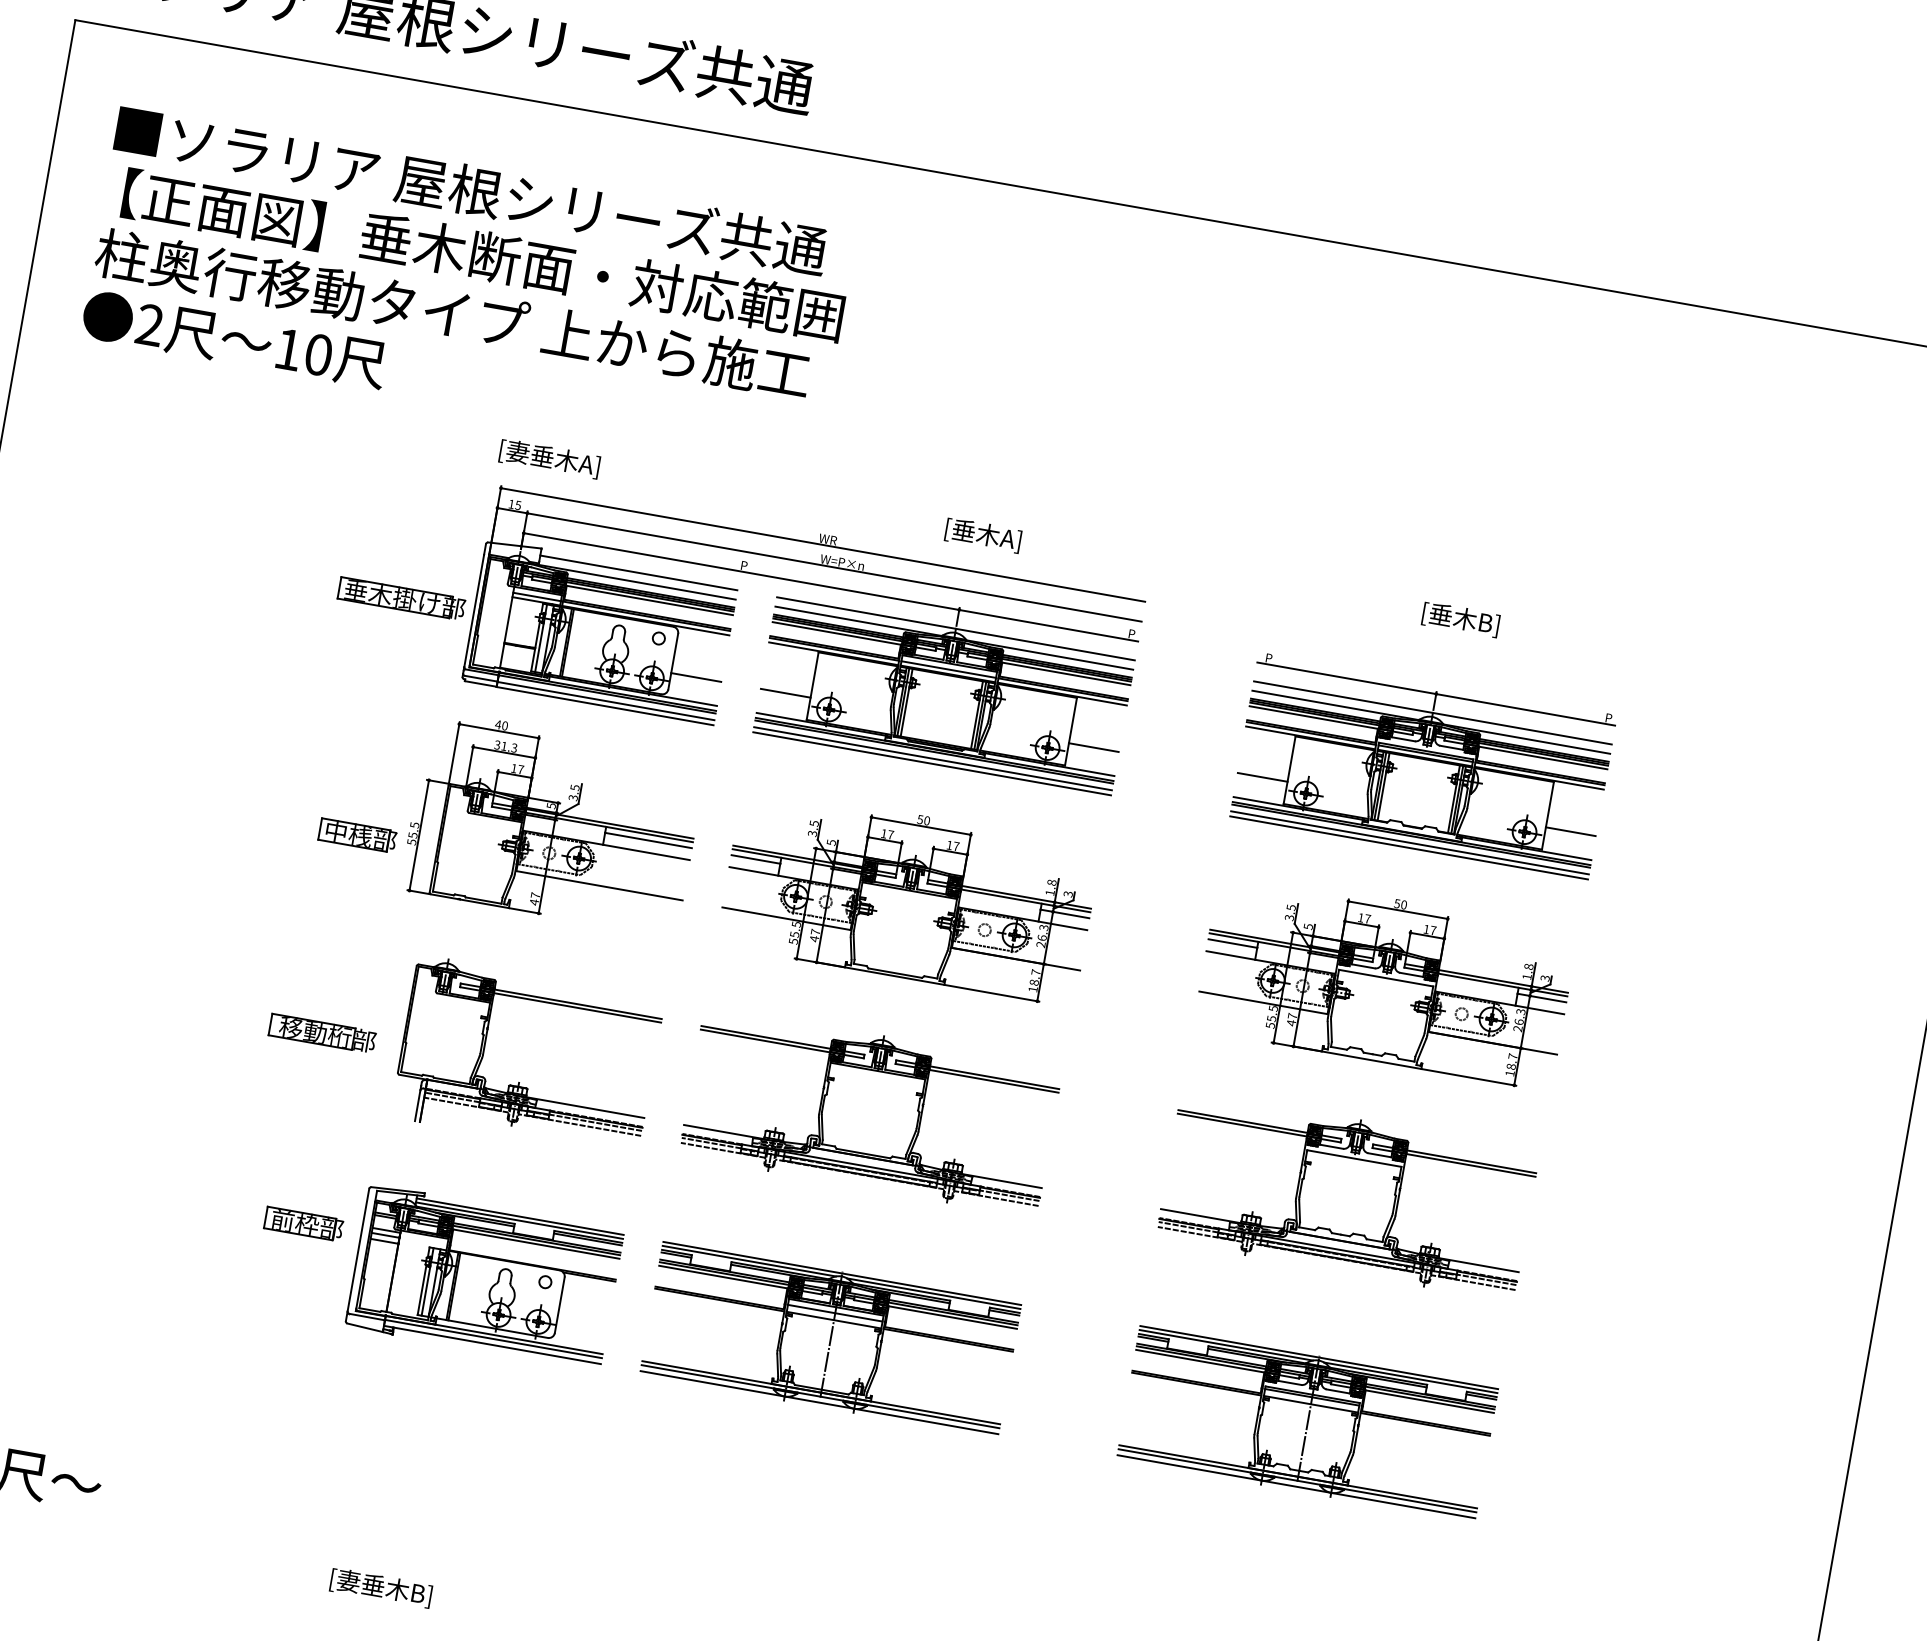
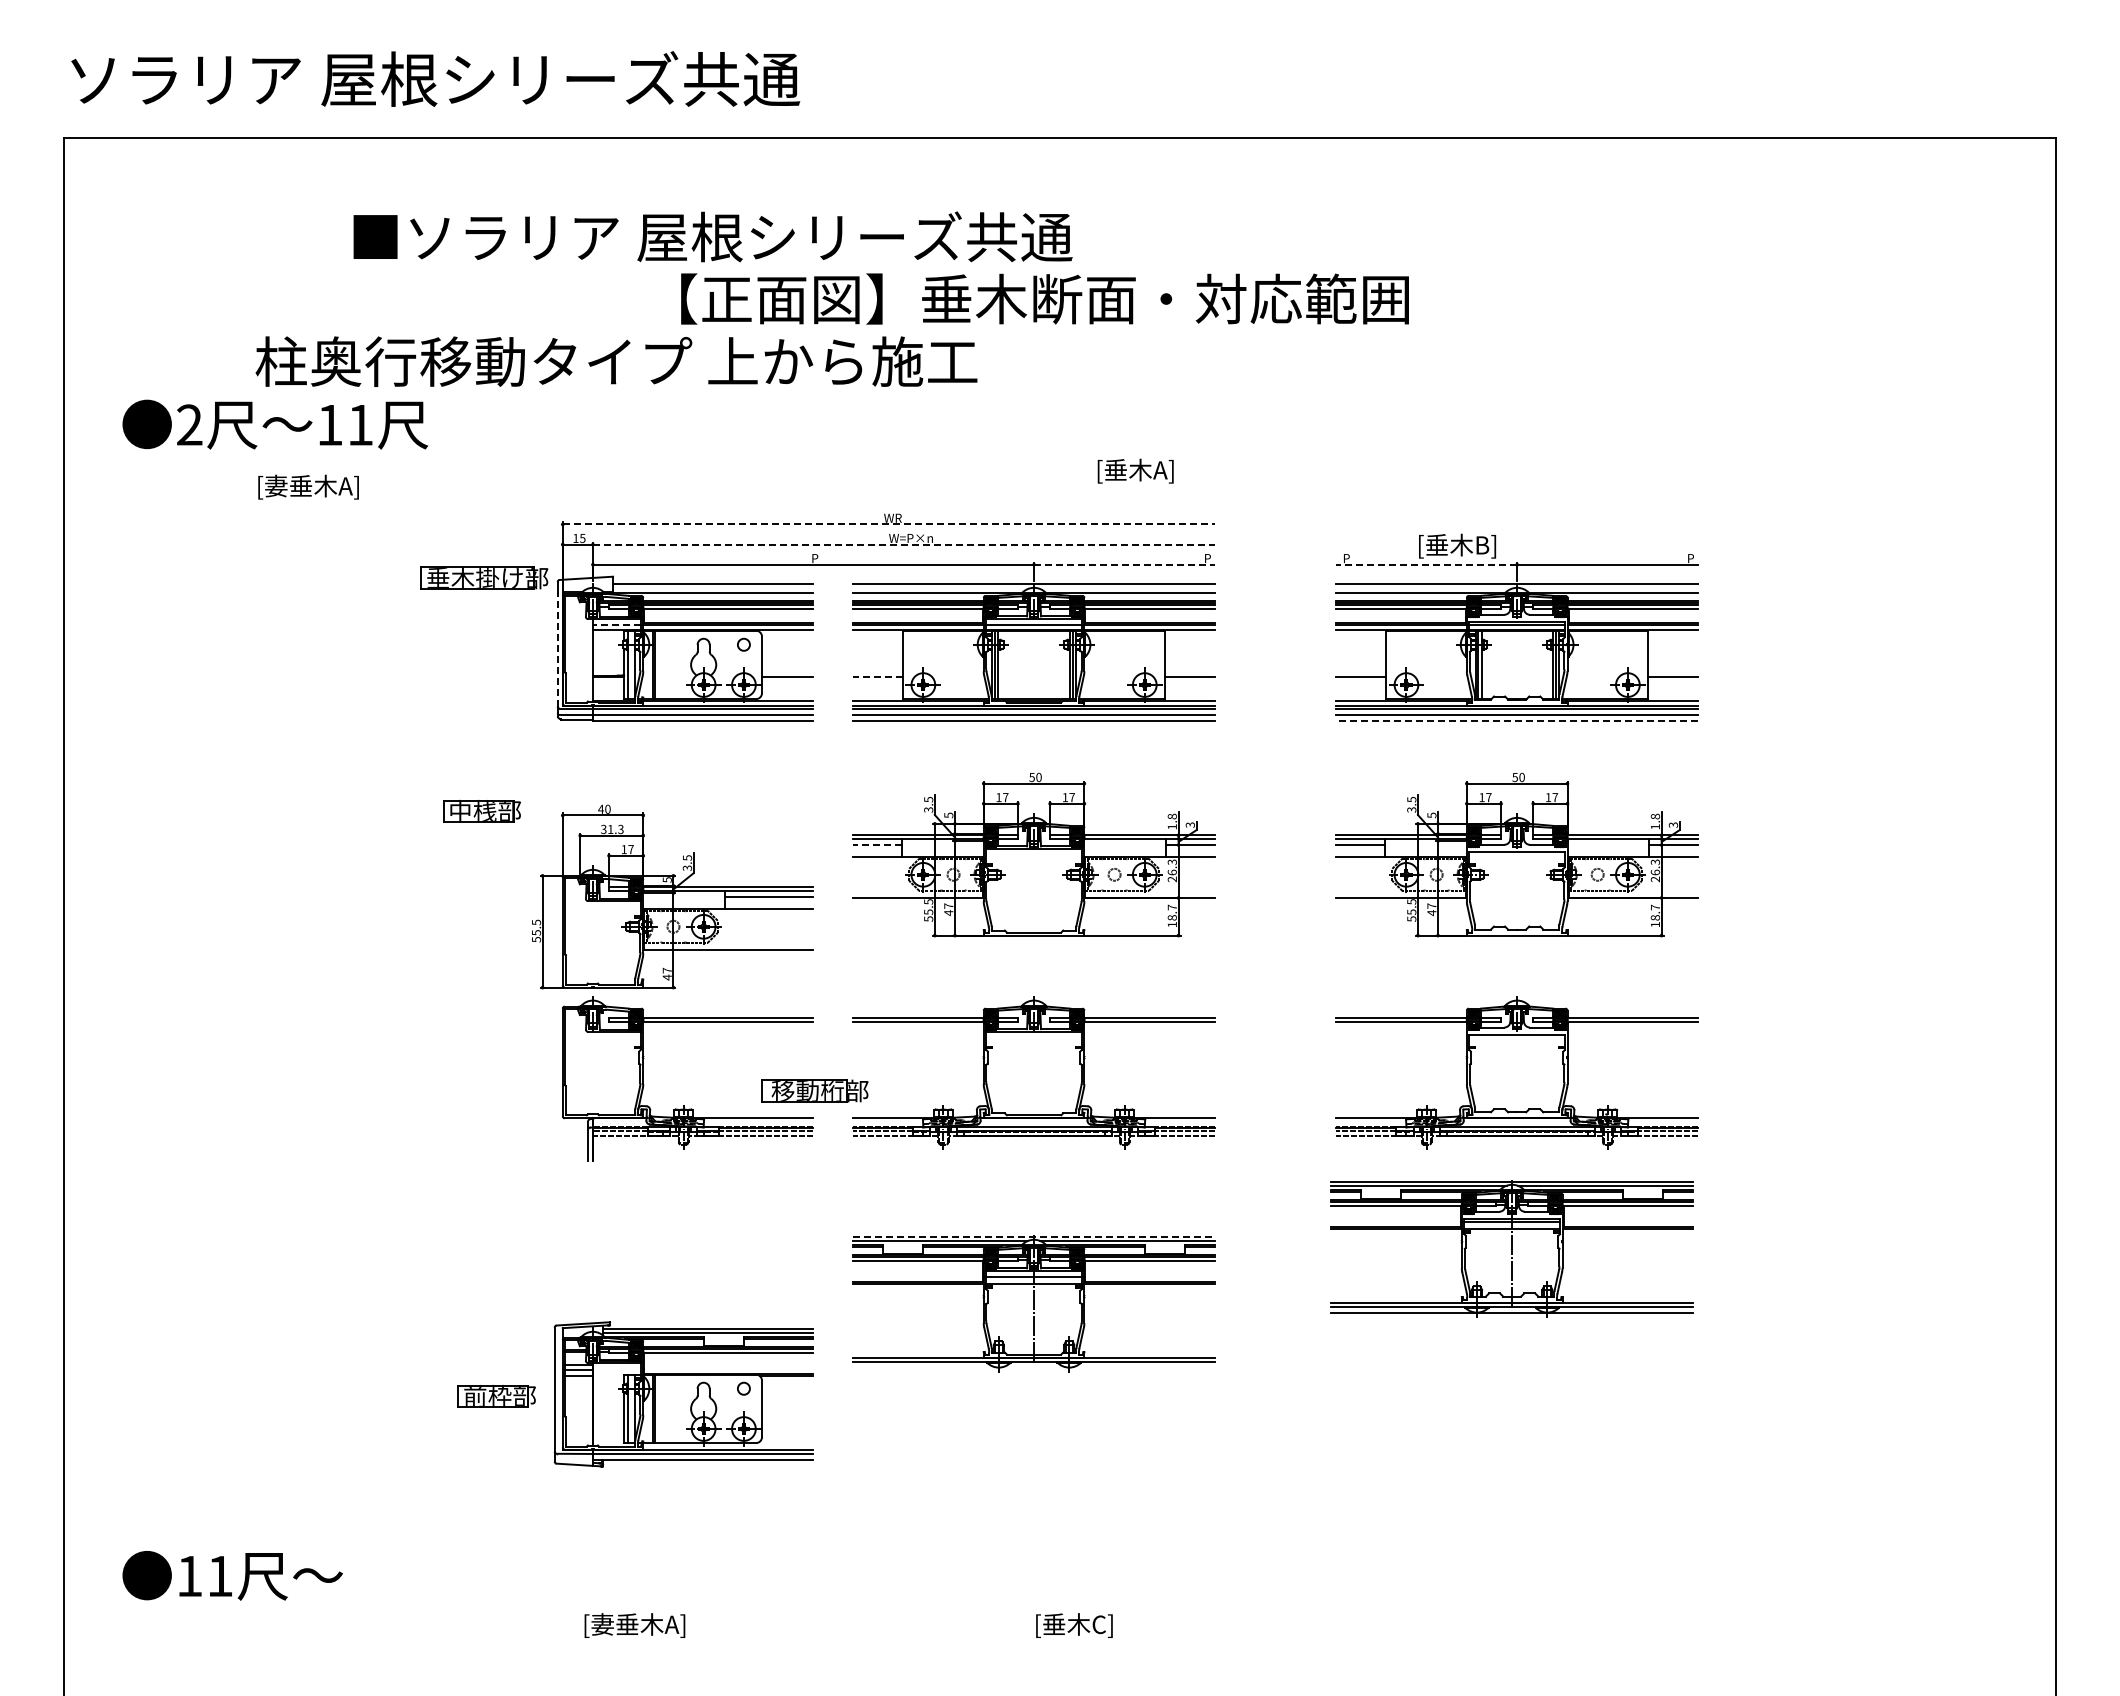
text: (470, 189) -> (712, 236), moved
text: (482, 254) -> (1044, 298), moved
text: (453, 313) -> (616, 361), moved
text: (318, 354) -> (360, 424), 10 -> 11
text: (549, 458) -> (308, 486), moved
text: (983, 534) -> (1135, 470), moved
line: (823, 545) -> (889, 524), solid -> dashed
line: (834, 567) -> (904, 544), solid -> dashed
line: (536, 597) -> (616, 625), solid -> dashed
part: (401, 598) -> (484, 577), moved
line: (474, 610) -> (557, 649), solid -> dashed
text: (1461, 618) -> (1457, 545), moved
line: (1048, 625) -> (1124, 564), solid -> dashed
line: (1346, 678) -> (1426, 564), solid -> dashed
line: (785, 693) -> (877, 676), solid -> dashed
part: (553, 823) -> (672, 896), moved
part: (357, 835) -> (481, 811), moved
line: (1408, 847) -> (1516, 720), solid -> dashed
line: (755, 859) -> (877, 845), solid -> dashed
part: (322, 1032) -> (814, 1090), moved
part: (303, 1224) -> (496, 1396), moved
line: (842, 1273) -> (1034, 1236), solid -> dashed
part: (484, 1277) -> (683, 1394), moved
line: (818, 1402) -> (1033, 1367), removed
part: (1306, 1423) -> (1511, 1248), moved
text: (420, 1594) -> (675, 1625), [妻垂木B] -> [妻垂木A]

